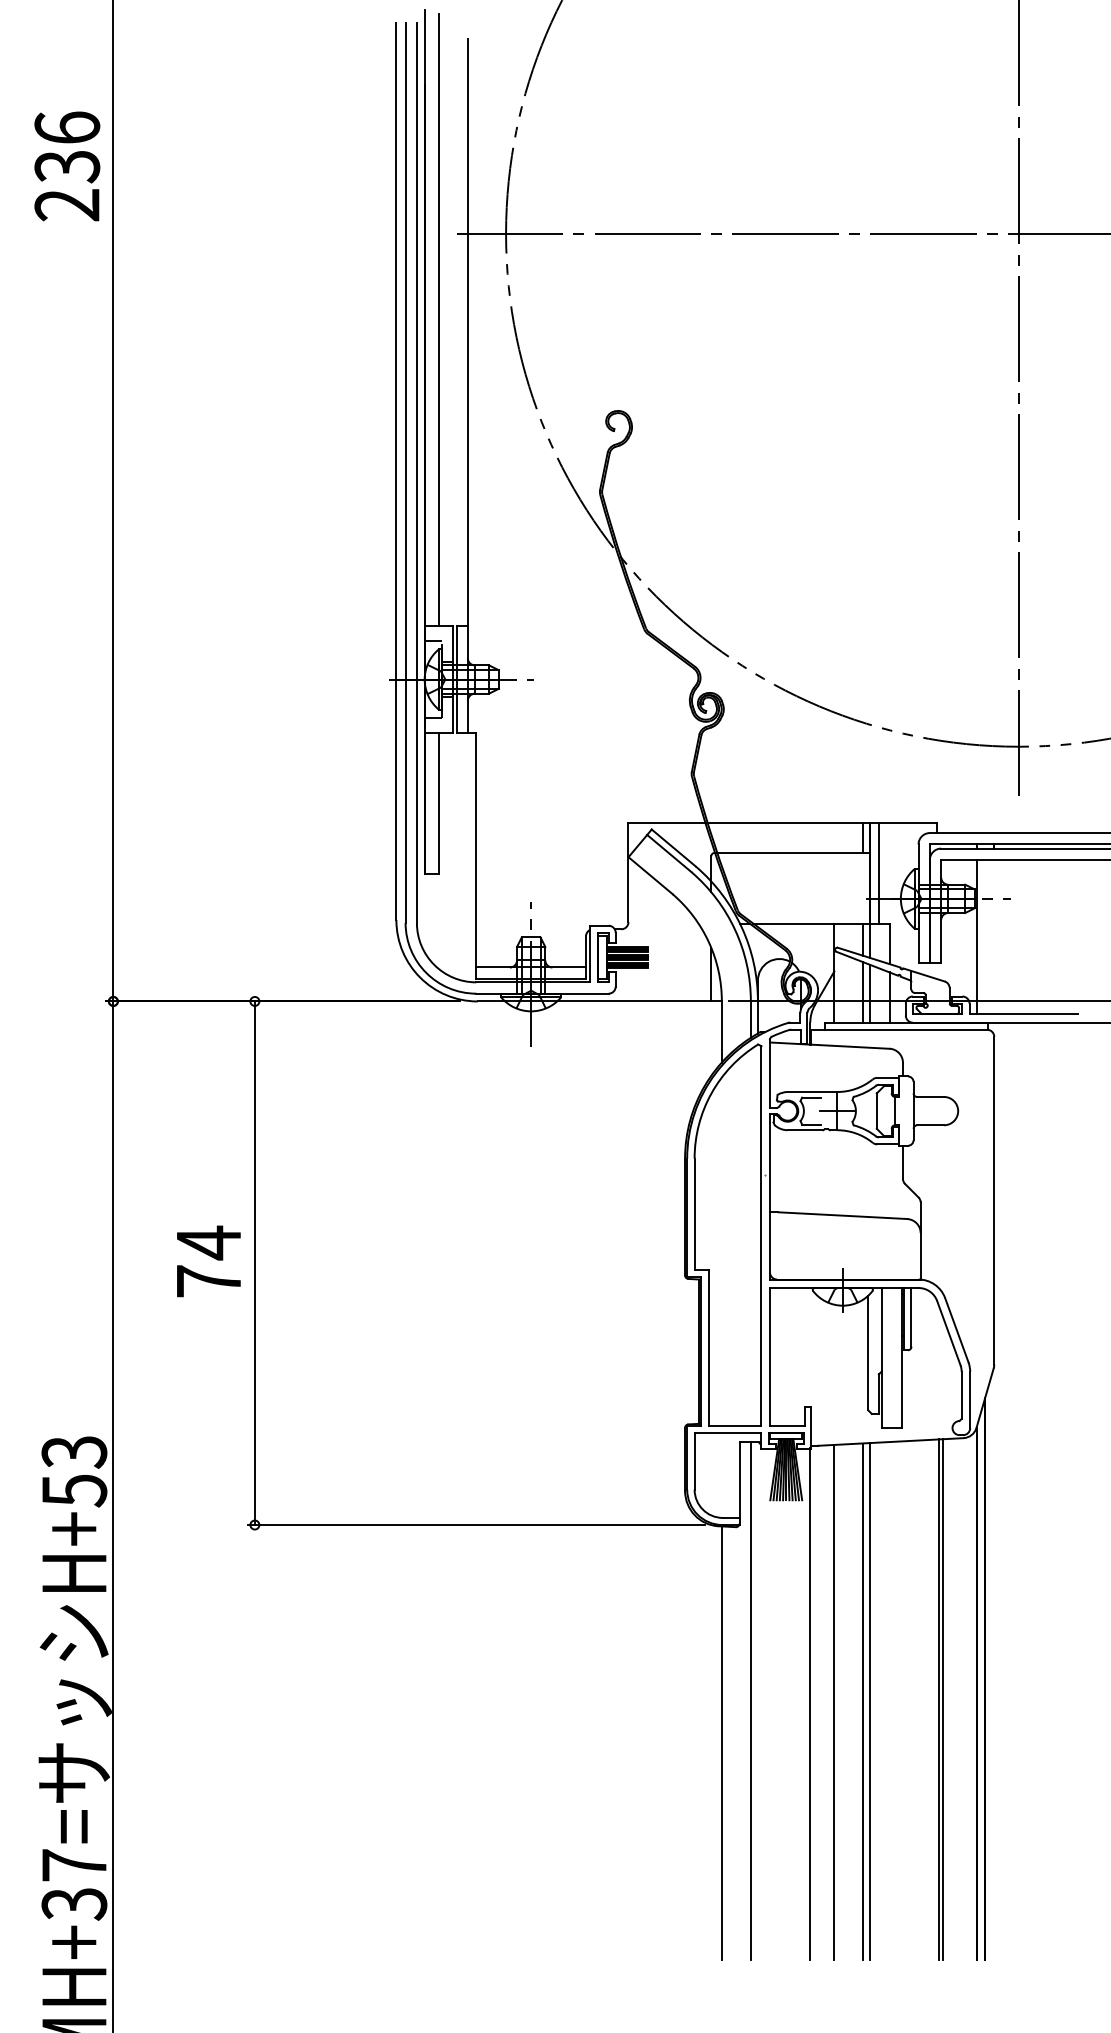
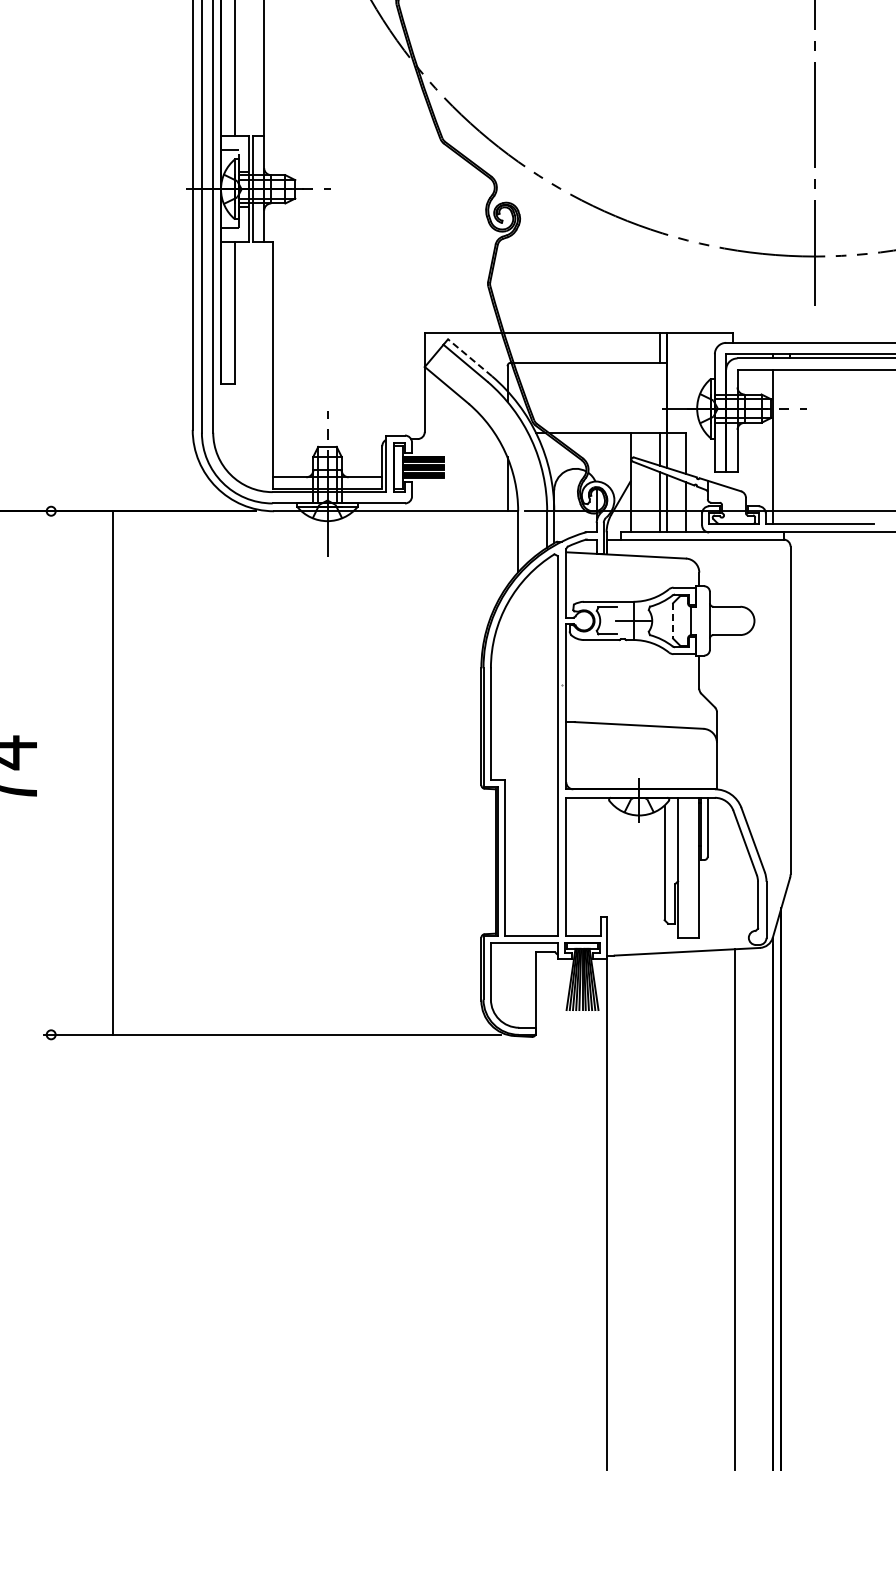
line: (673, 847) -> (469, 357), solid -> dashed
line: (878, 873) -> (674, 383), removed
line: (876, 1111) -> (672, 621), solid -> dashed
line: (254, 1263) -> (112, 773), moved
line: (943, 1699) -> (739, 1209), removed
line: (750, 1701) -> (546, 1211), removed
line: (863, 1701) -> (659, 1211), removed
line: (870, 1701) -> (666, 1211), removed
line: (834, 1702) -> (630, 1212), removed
line: (721, 1743) -> (517, 1253), removed

